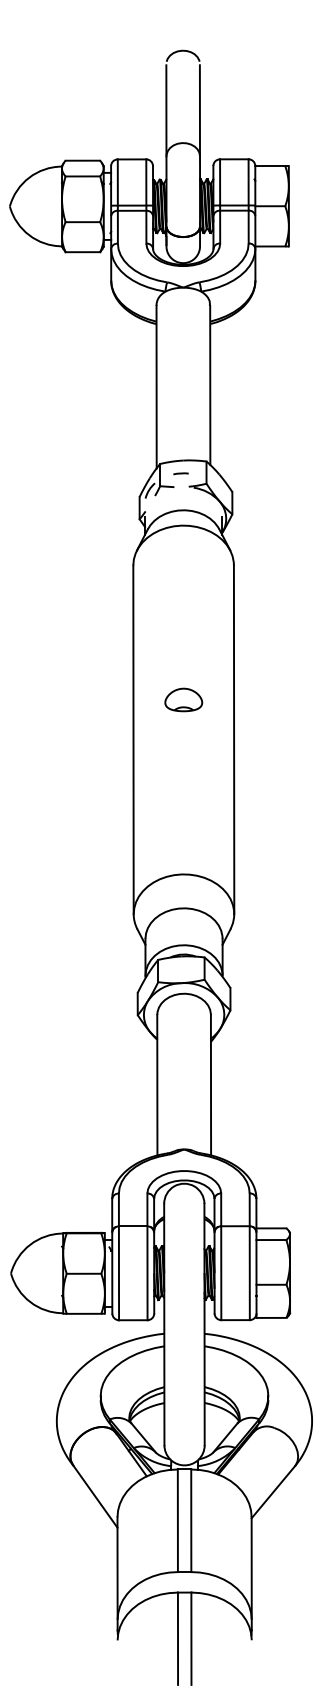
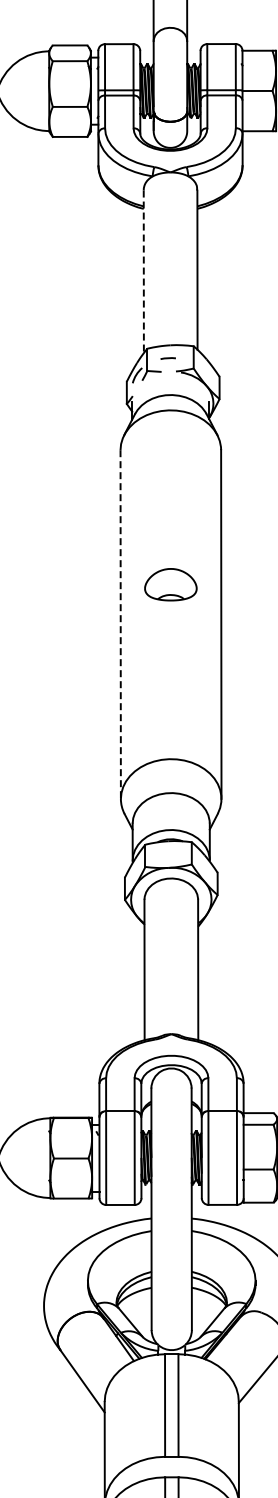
line: (156, 387) -> (143, 272), solid -> dashed
part: (183, 699) -> (170, 584), size x1.4
line: (133, 740) -> (120, 625), solid -> dashed

